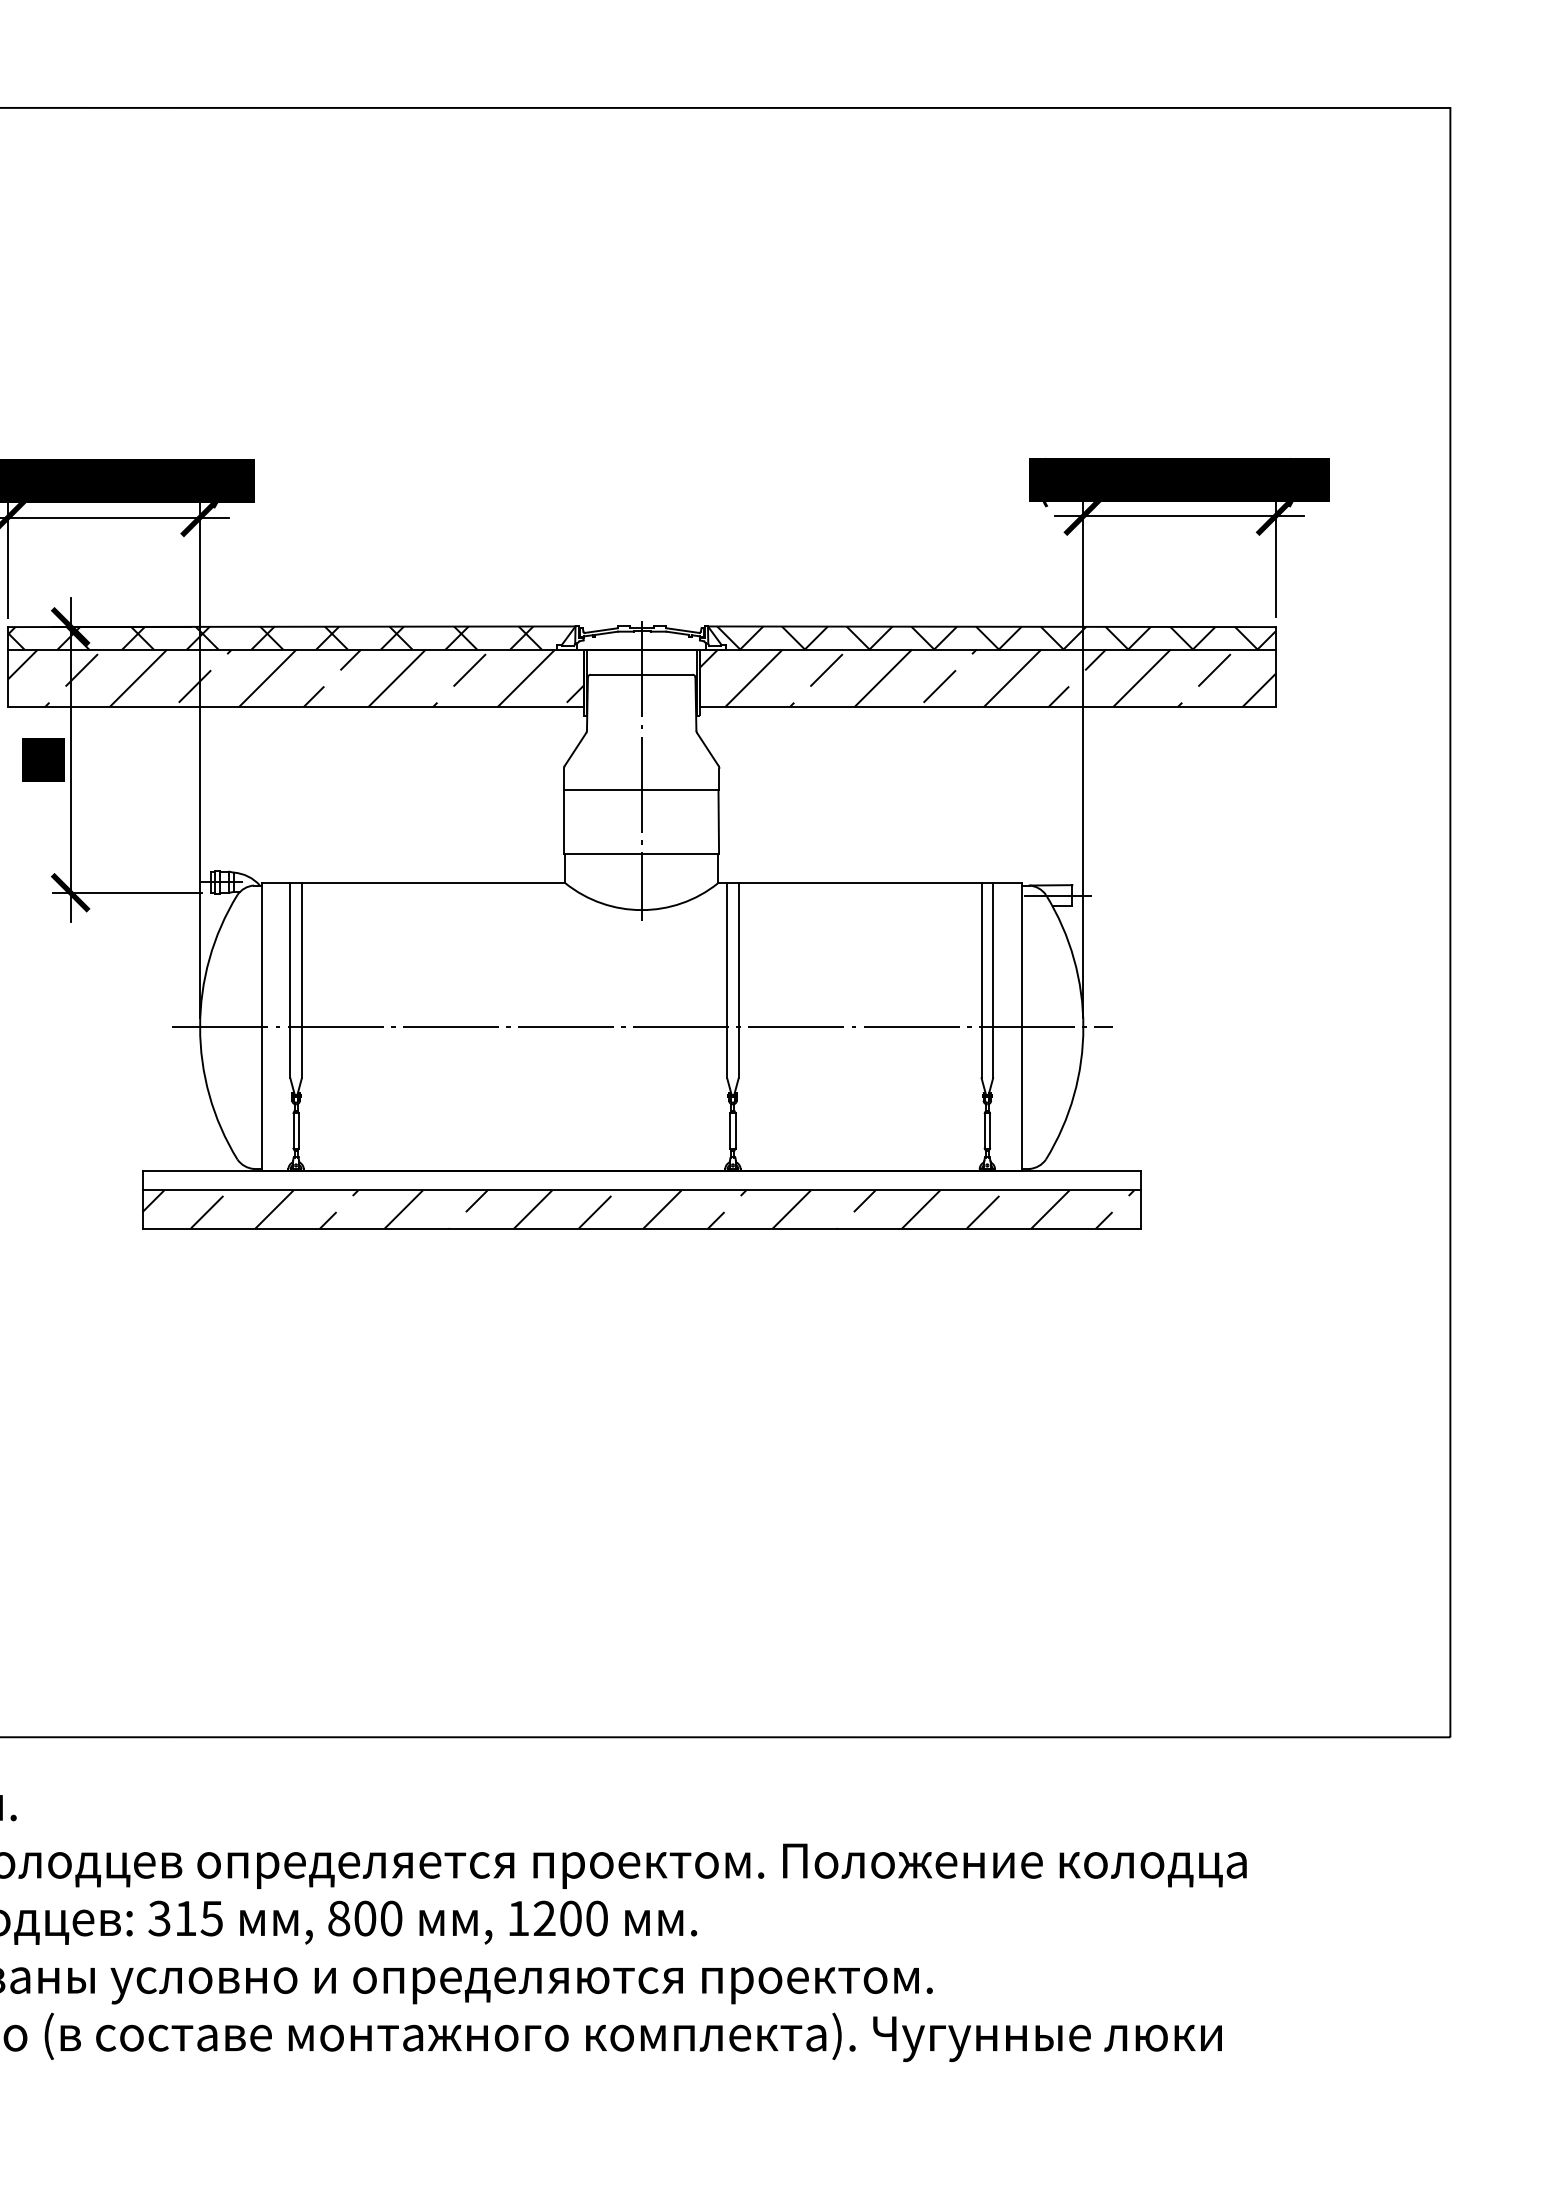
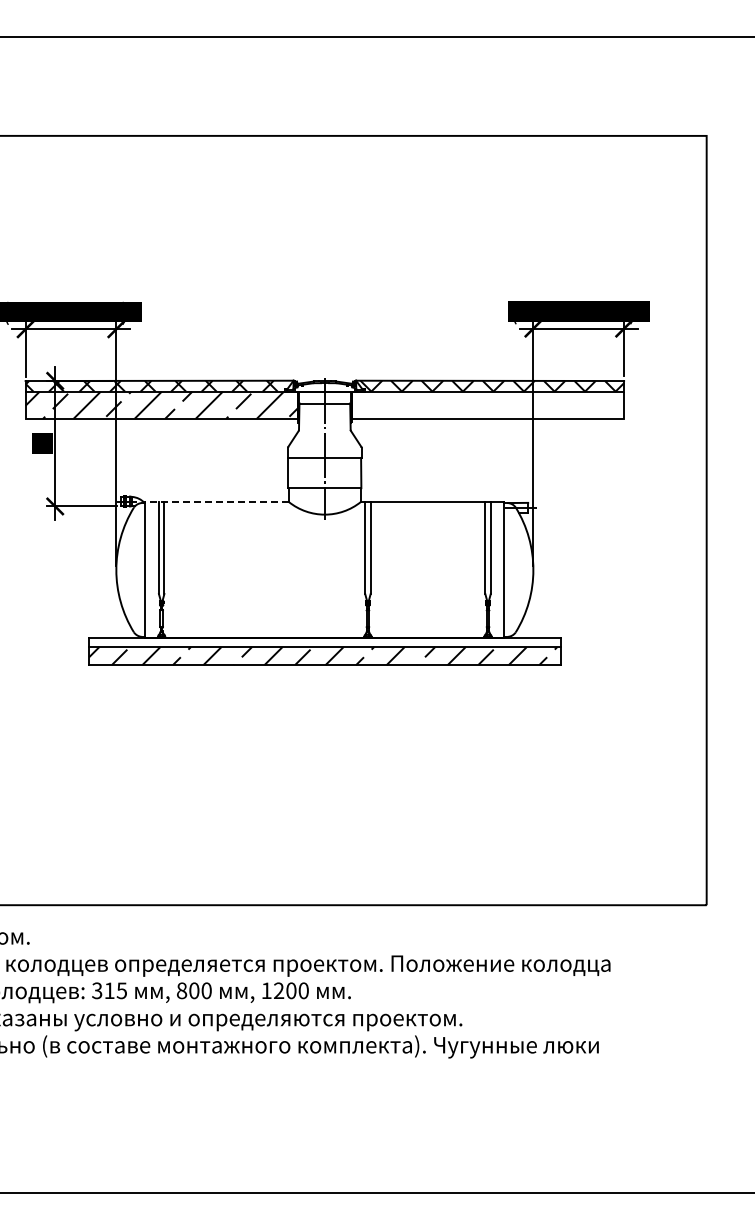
hatch: (988, 676) -> (488, 404), removed
line: (414, 882) -> (217, 501), solid -> dashed
line: (643, 1026) -> (325, 569), removed

